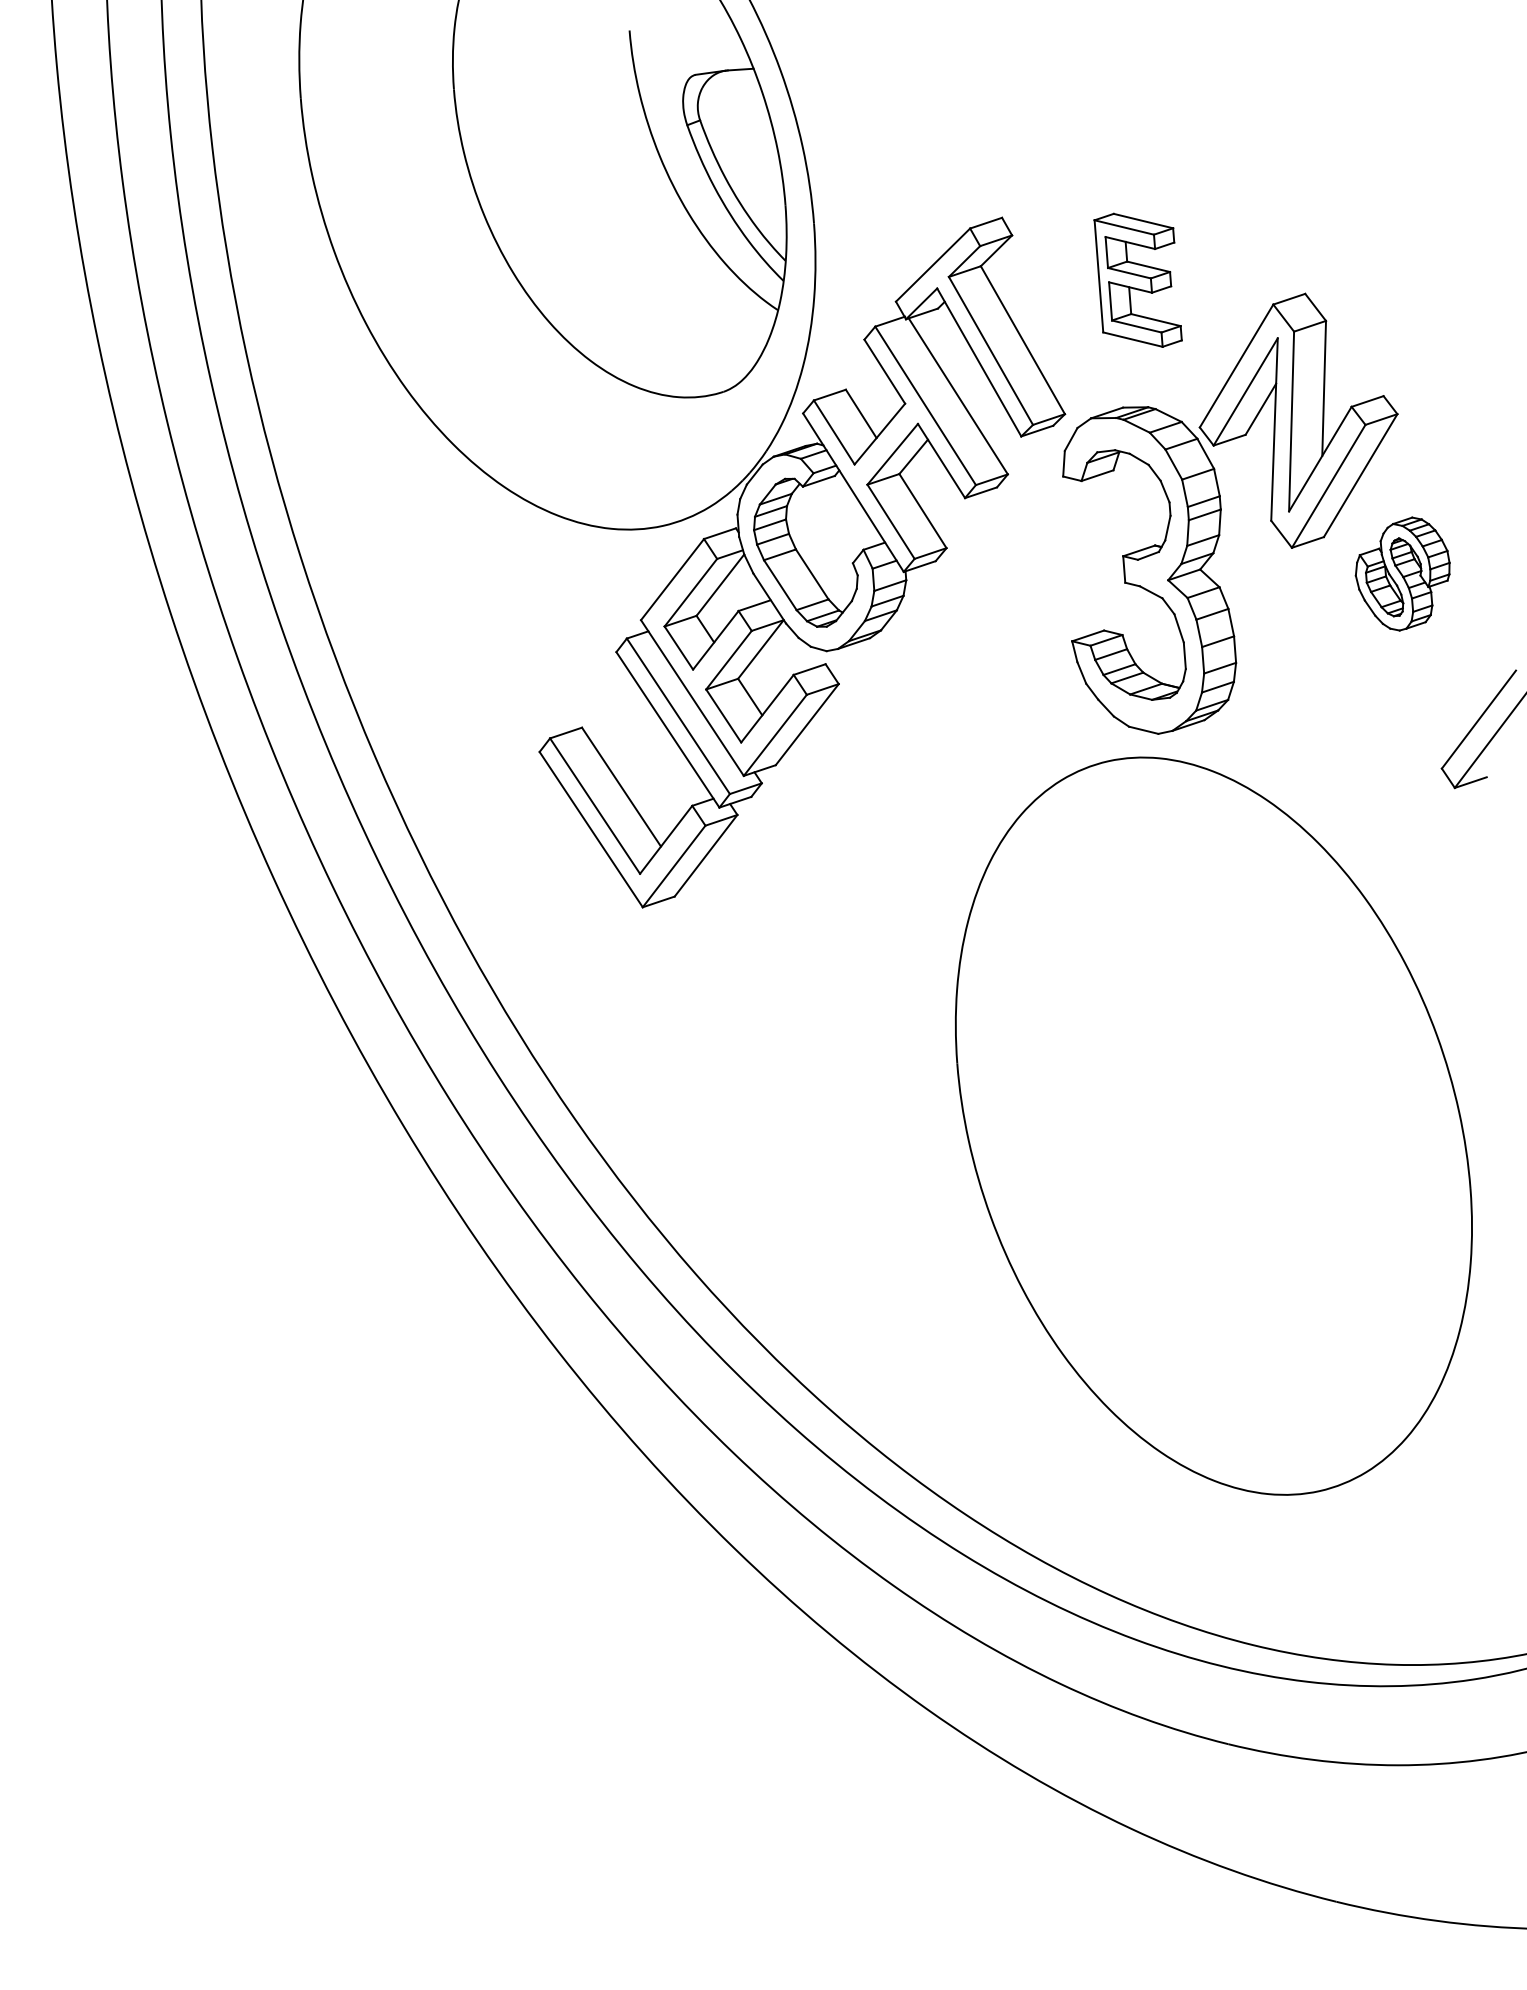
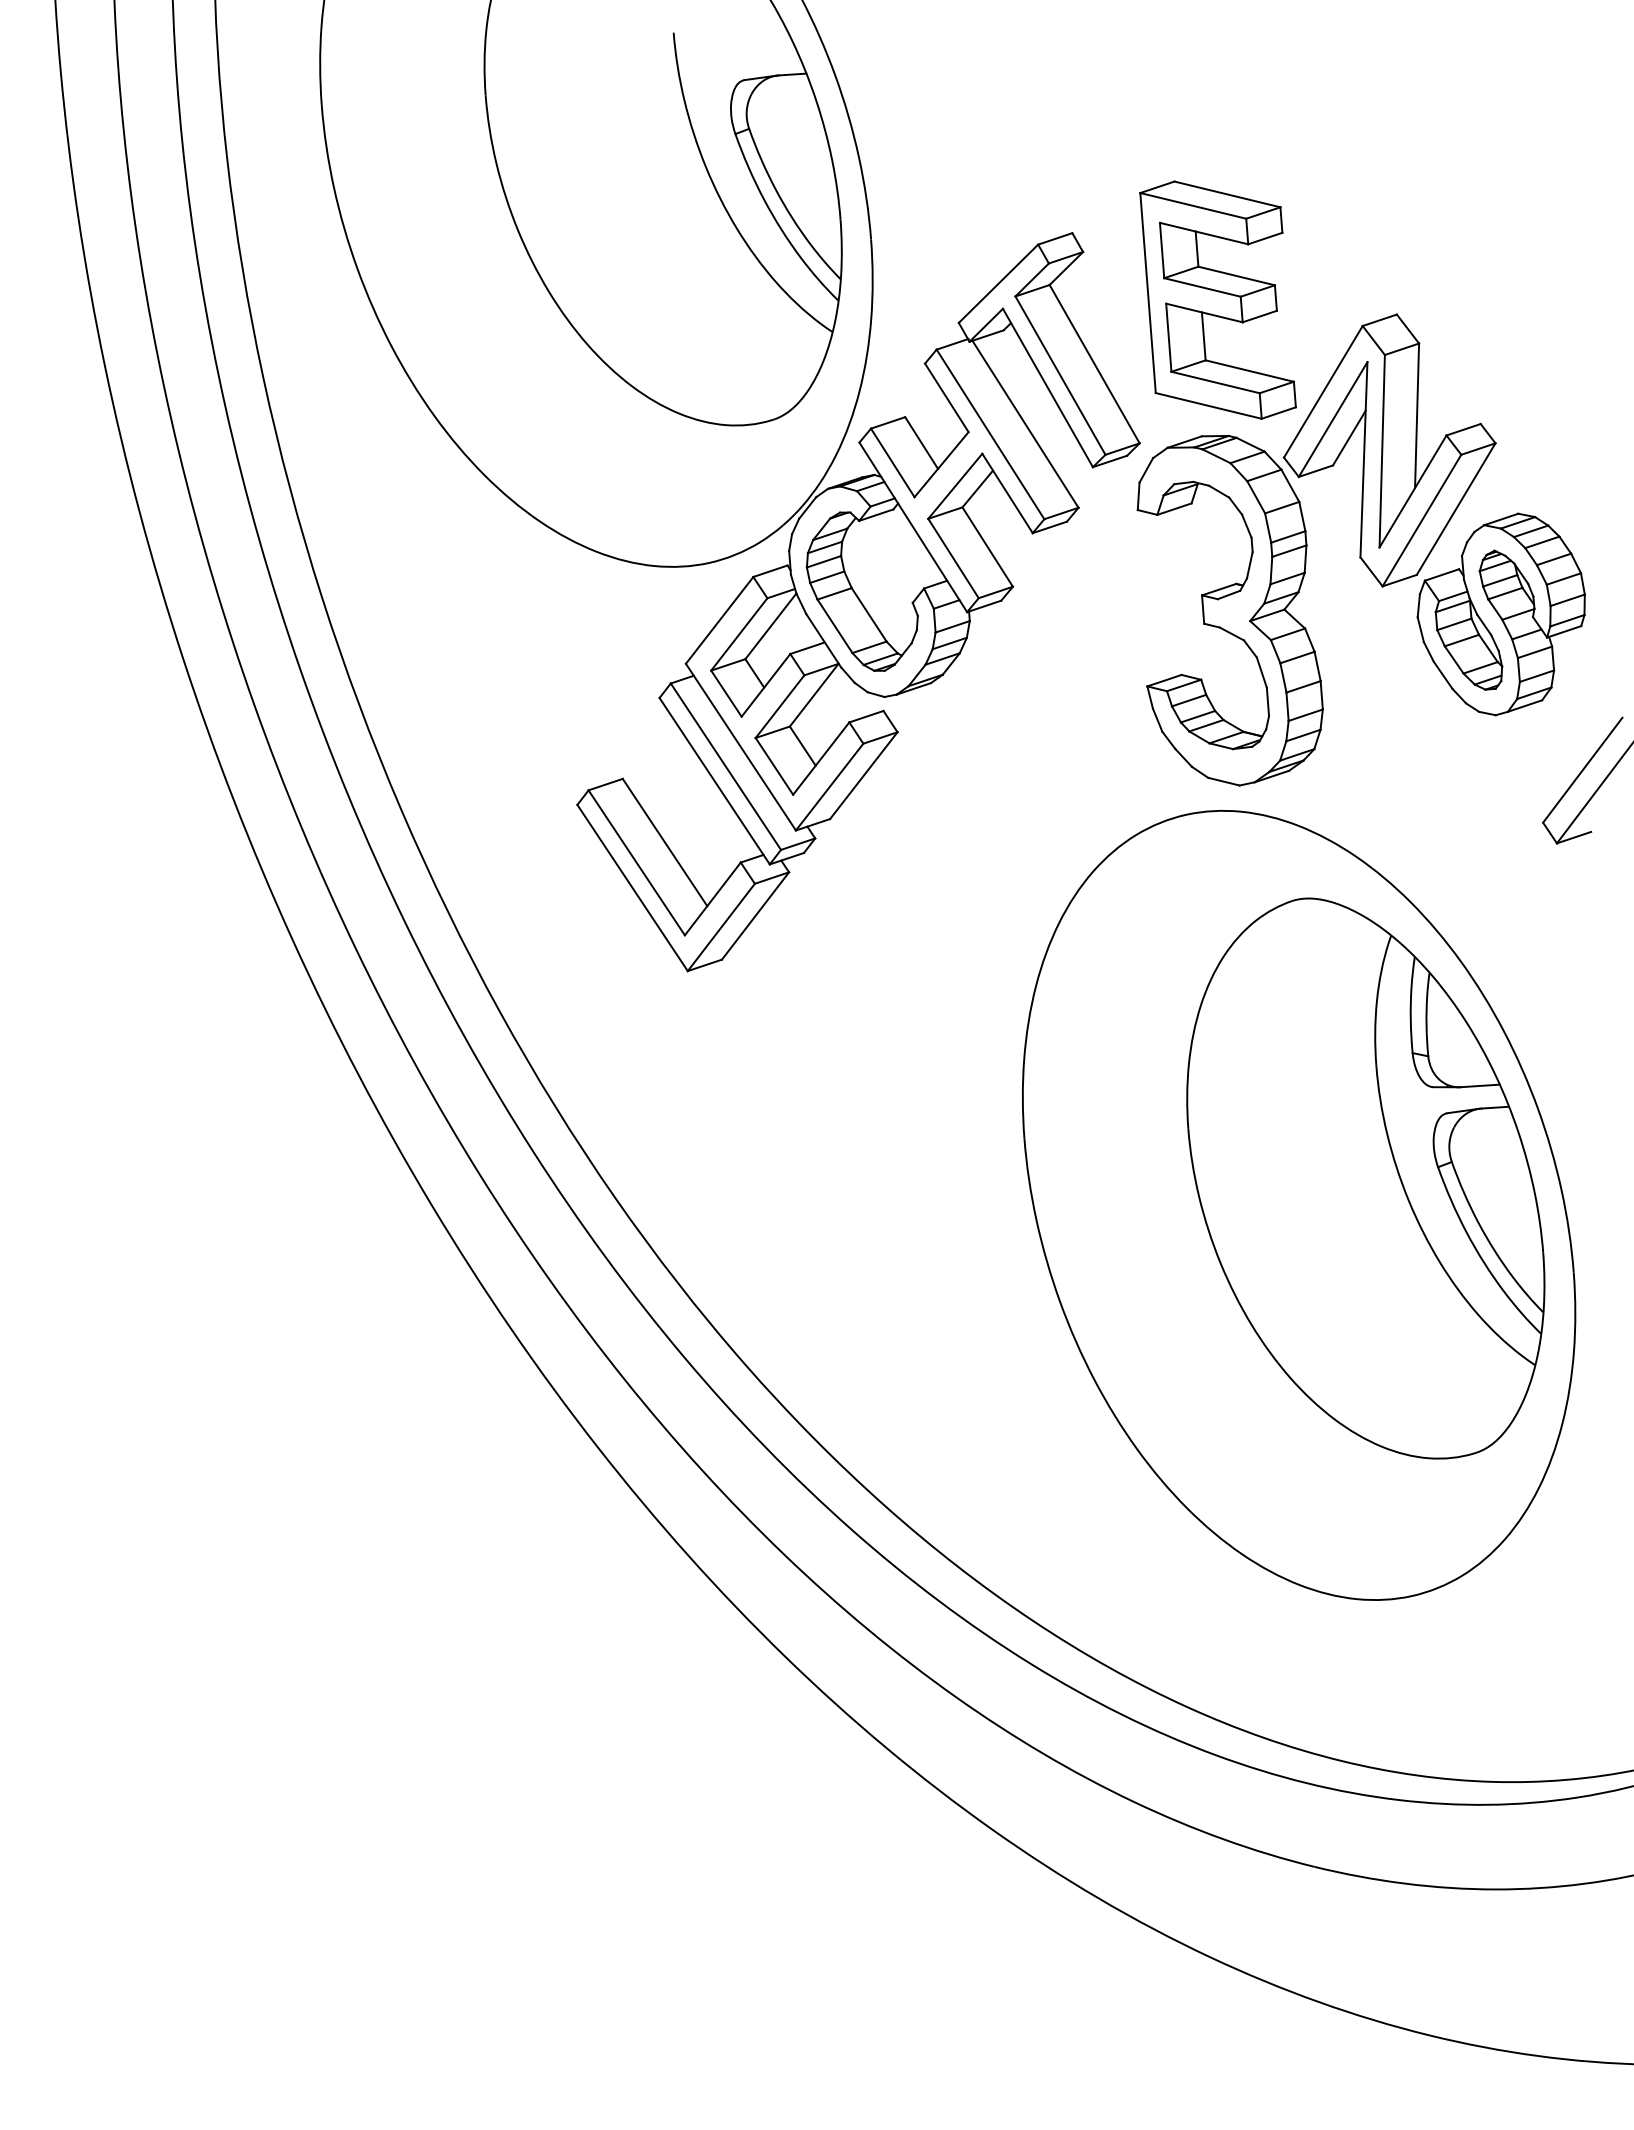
part: (1137, 279) -> (1217, 299), size x1.67
part: (1402, 574) -> (1500, 614), size x1.67
part: (1275, 1101) -> (1365, 1178), added

